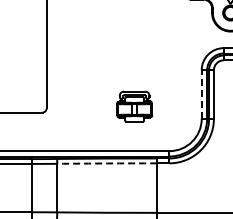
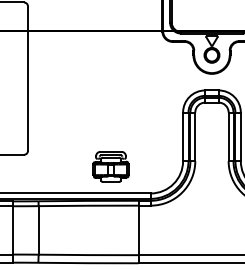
line: (202, 94) -> (183, 136), dashed -> solid
part: (134, 106) -> (110, 166), moved
arc: (107, 163) -> (88, 205), dashed -> solid

